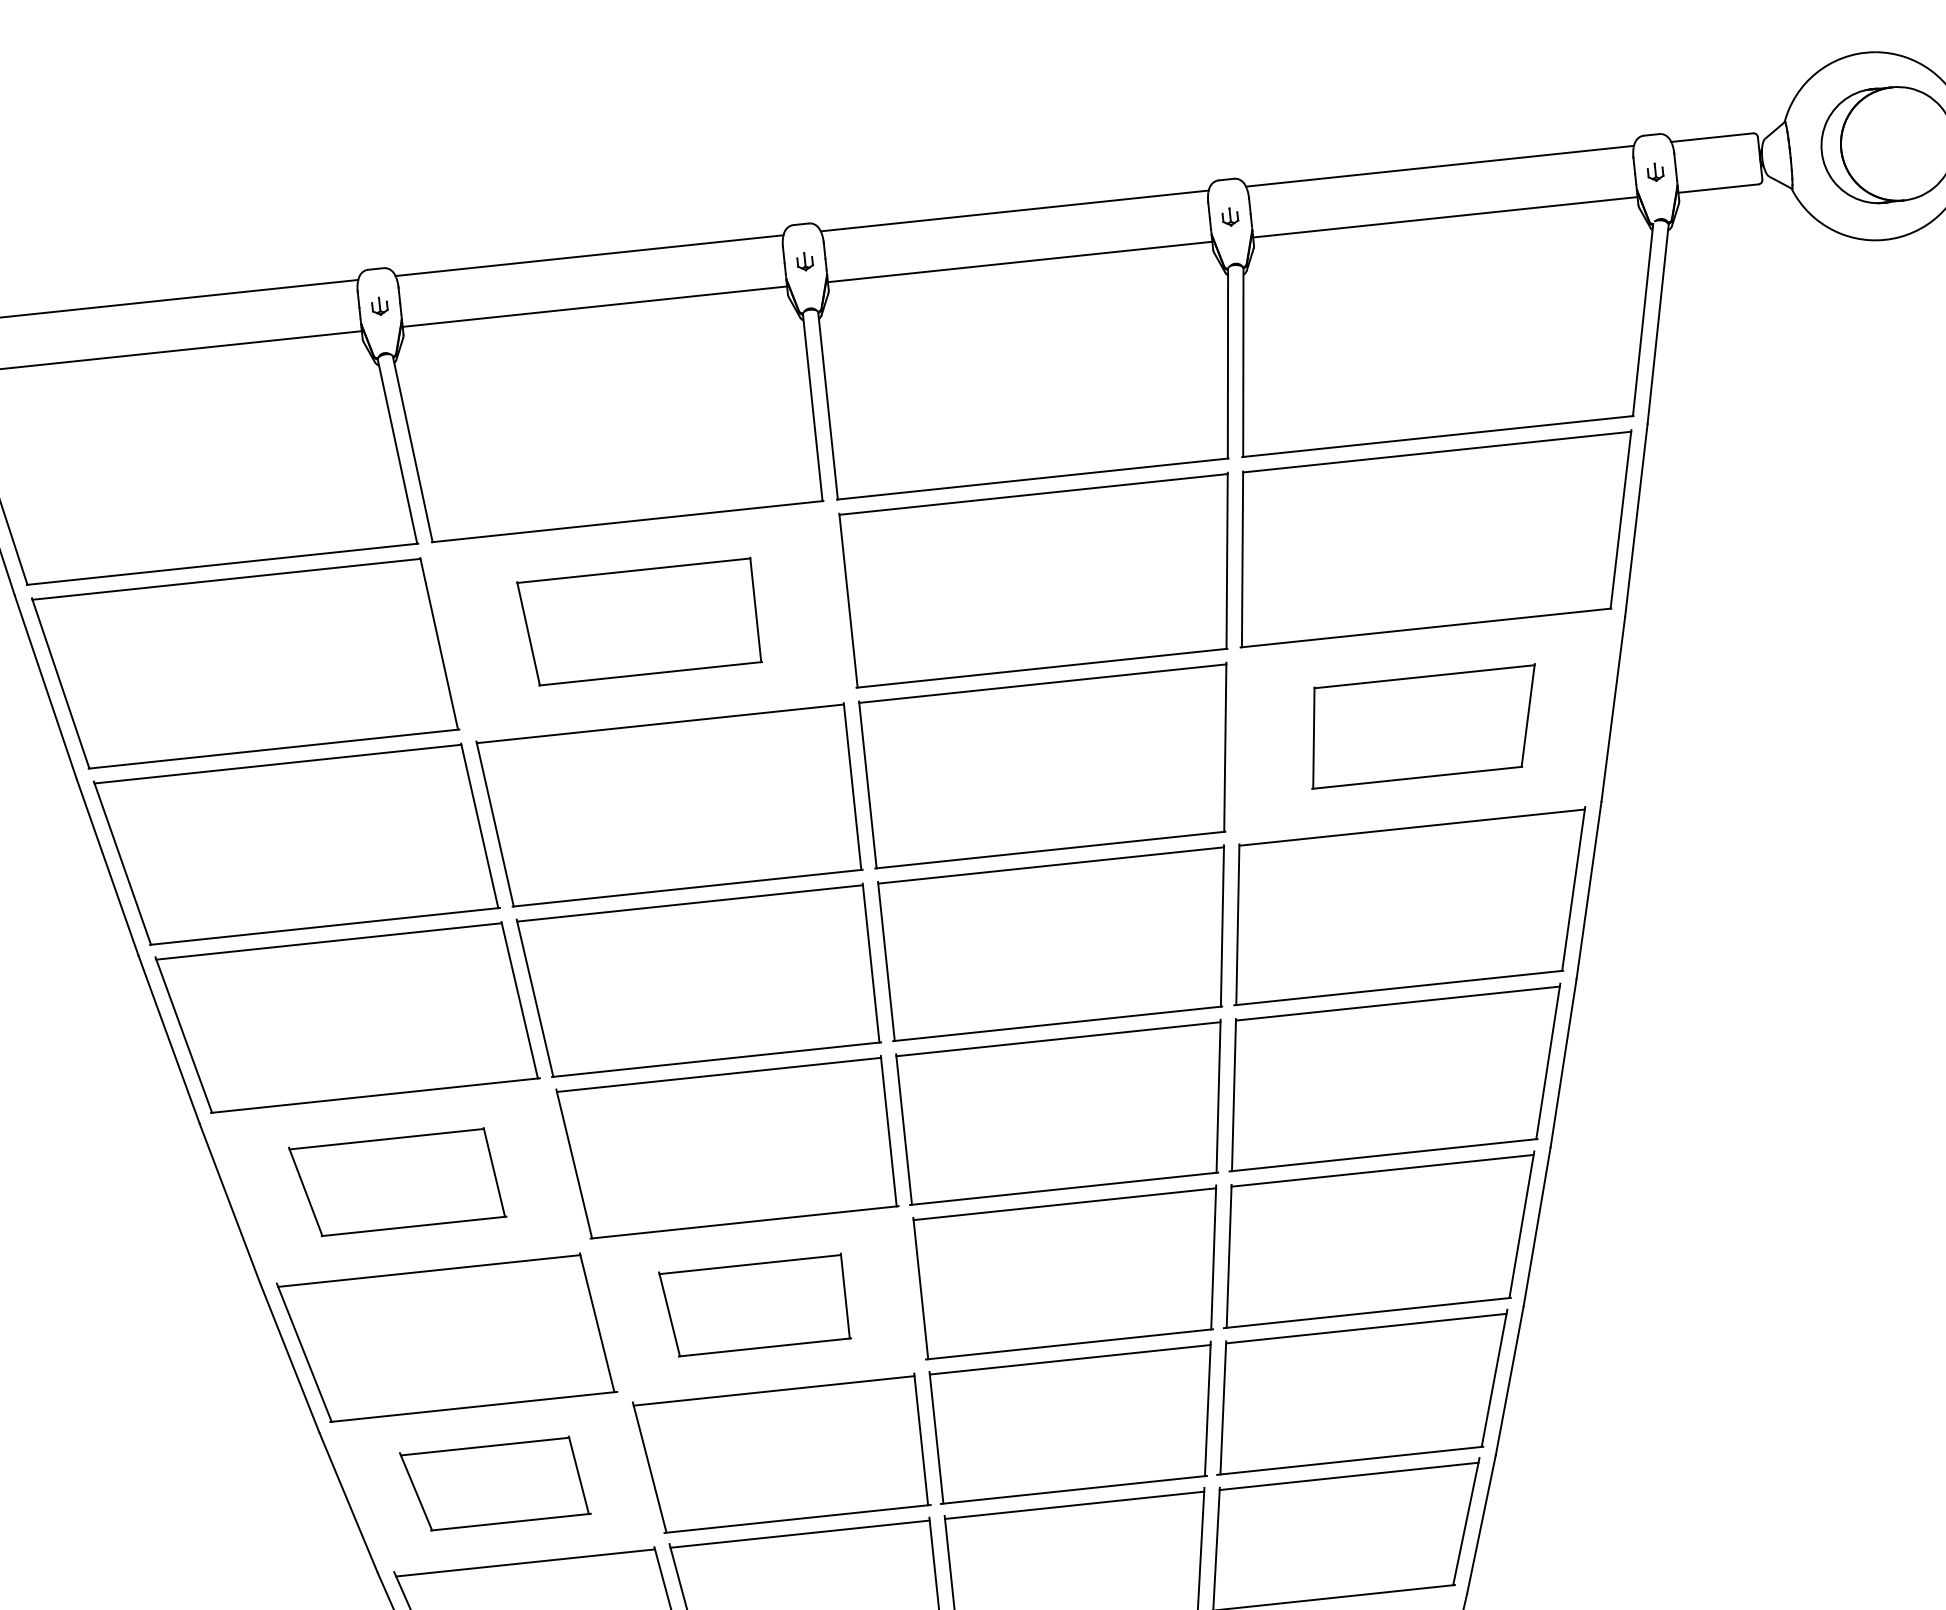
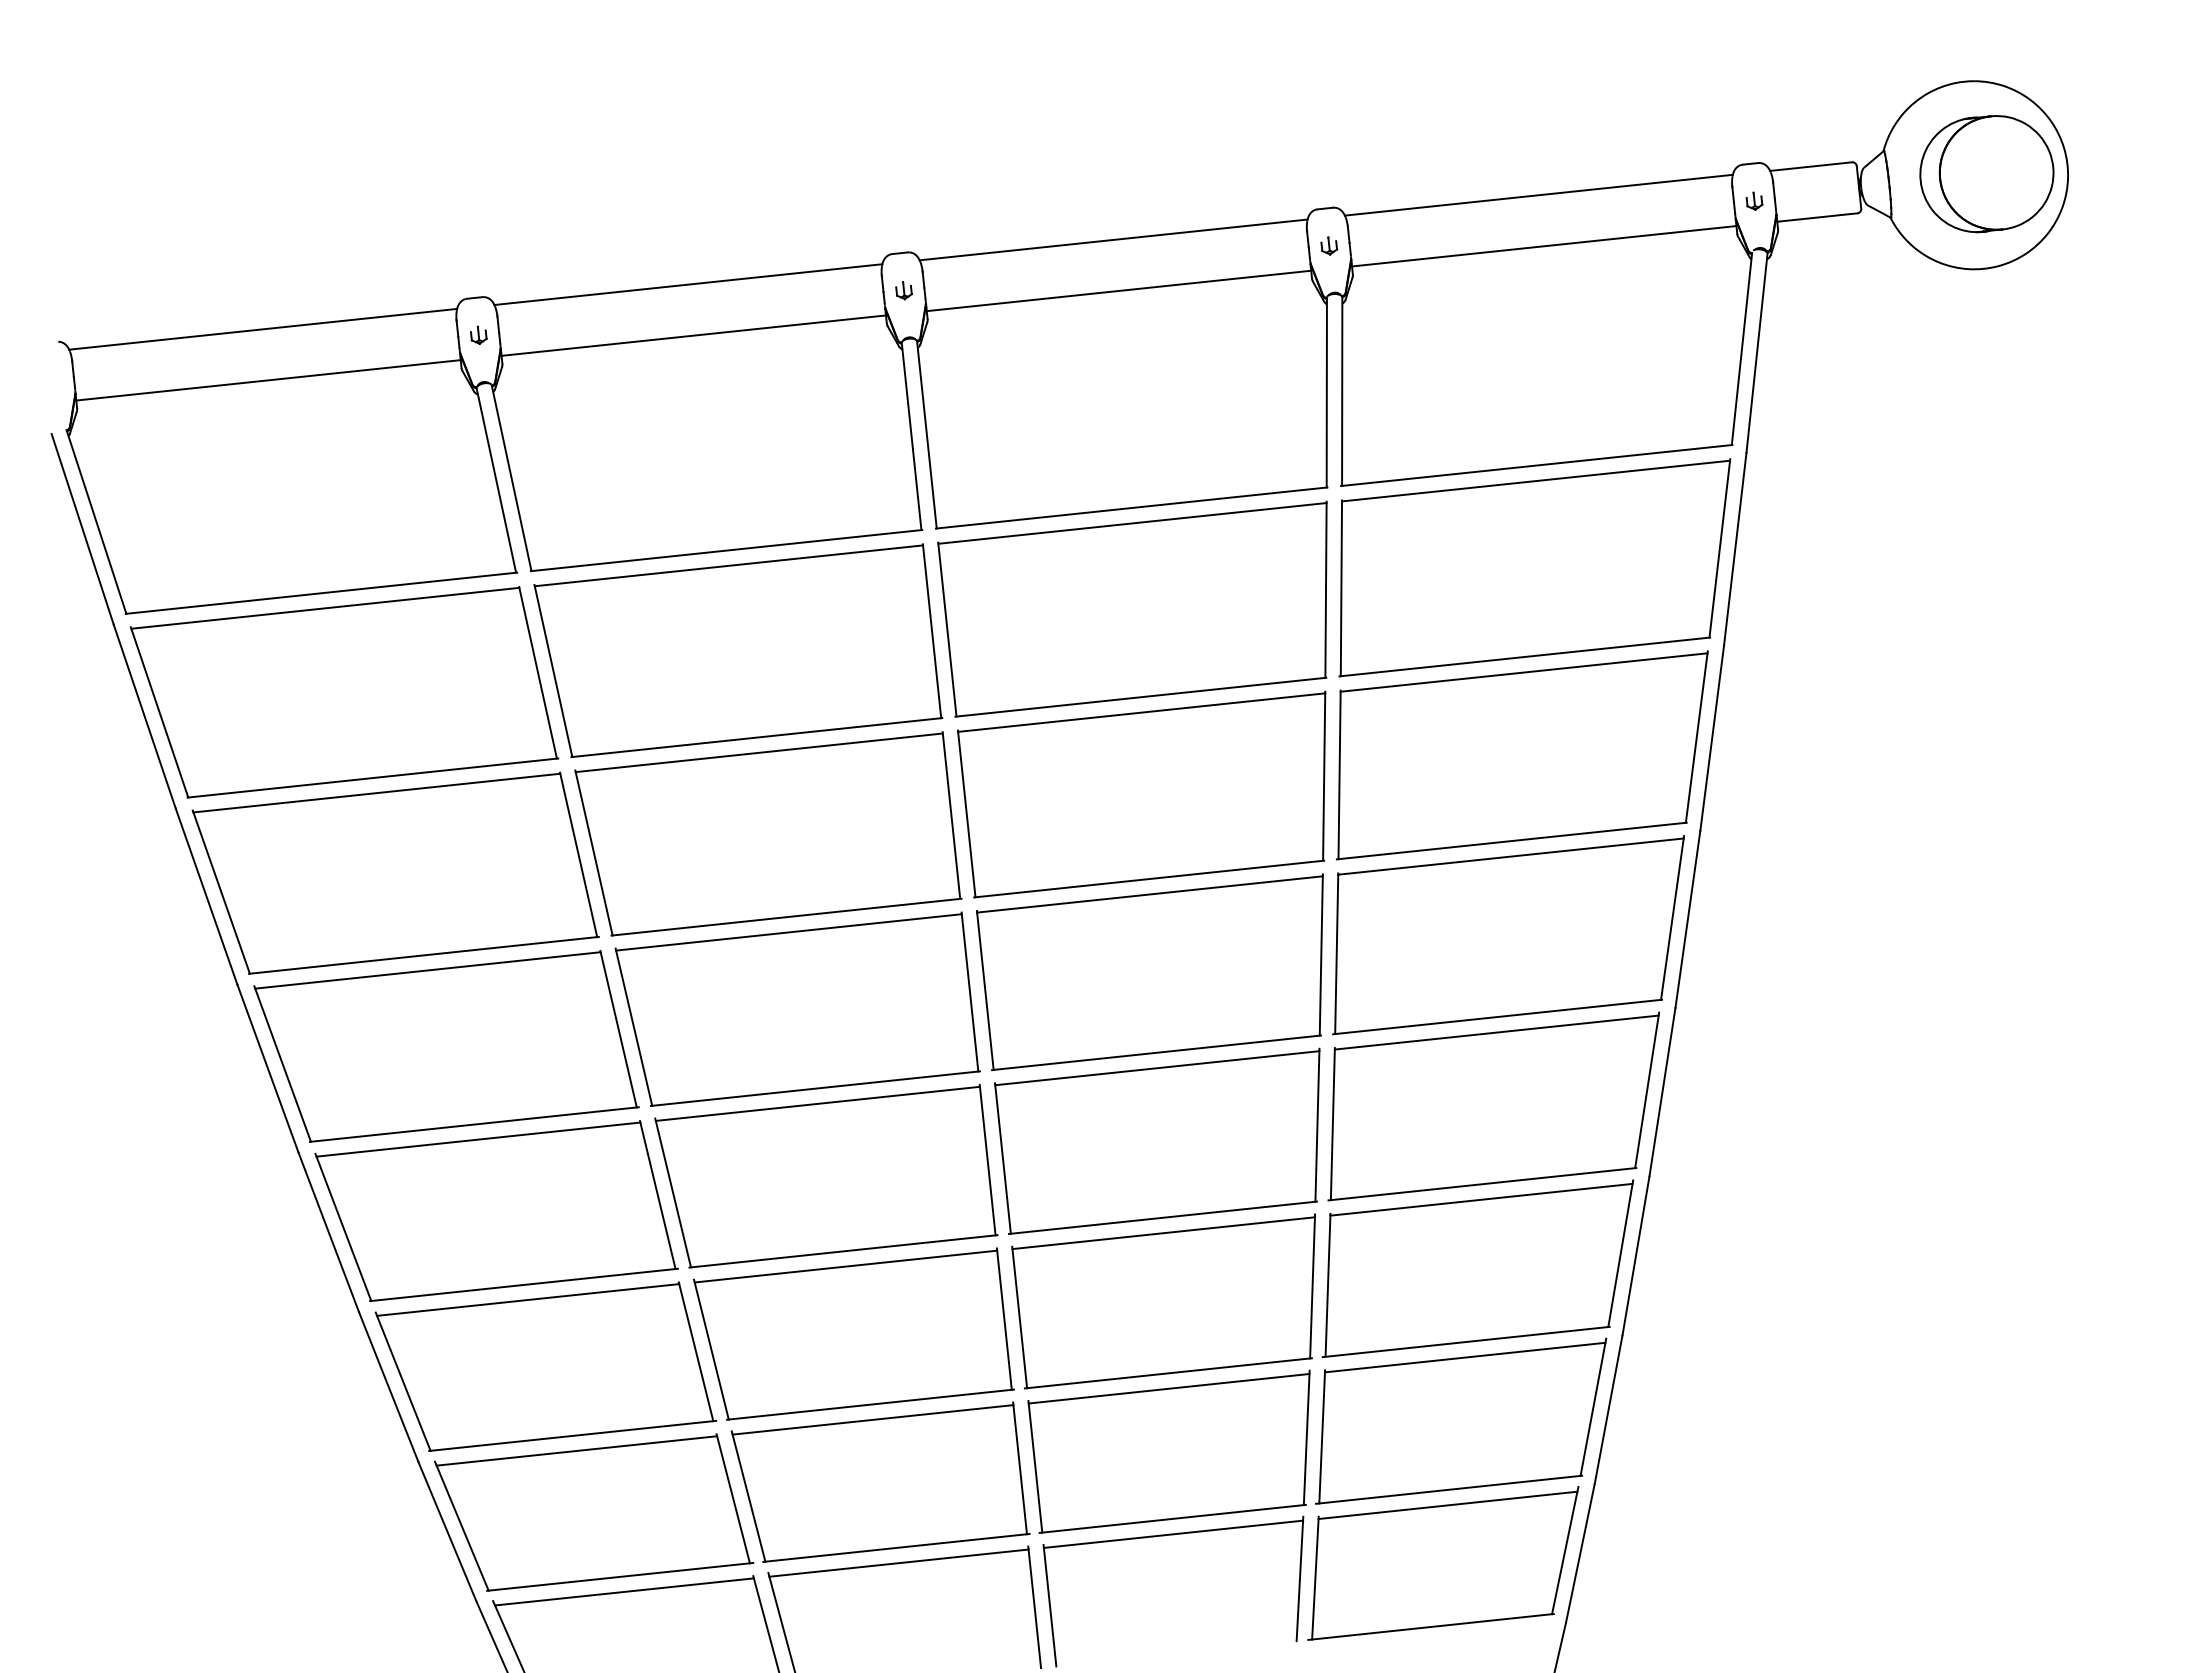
part: (639, 621) -> (738, 650), size x1.67
part: (1423, 726) -> (1522, 755), size x1.67
part: (397, 1181) -> (496, 1210), size x1.67
part: (754, 1304) -> (853, 1333), size x1.67
part: (495, 1483) -> (594, 1512), size x1.67

